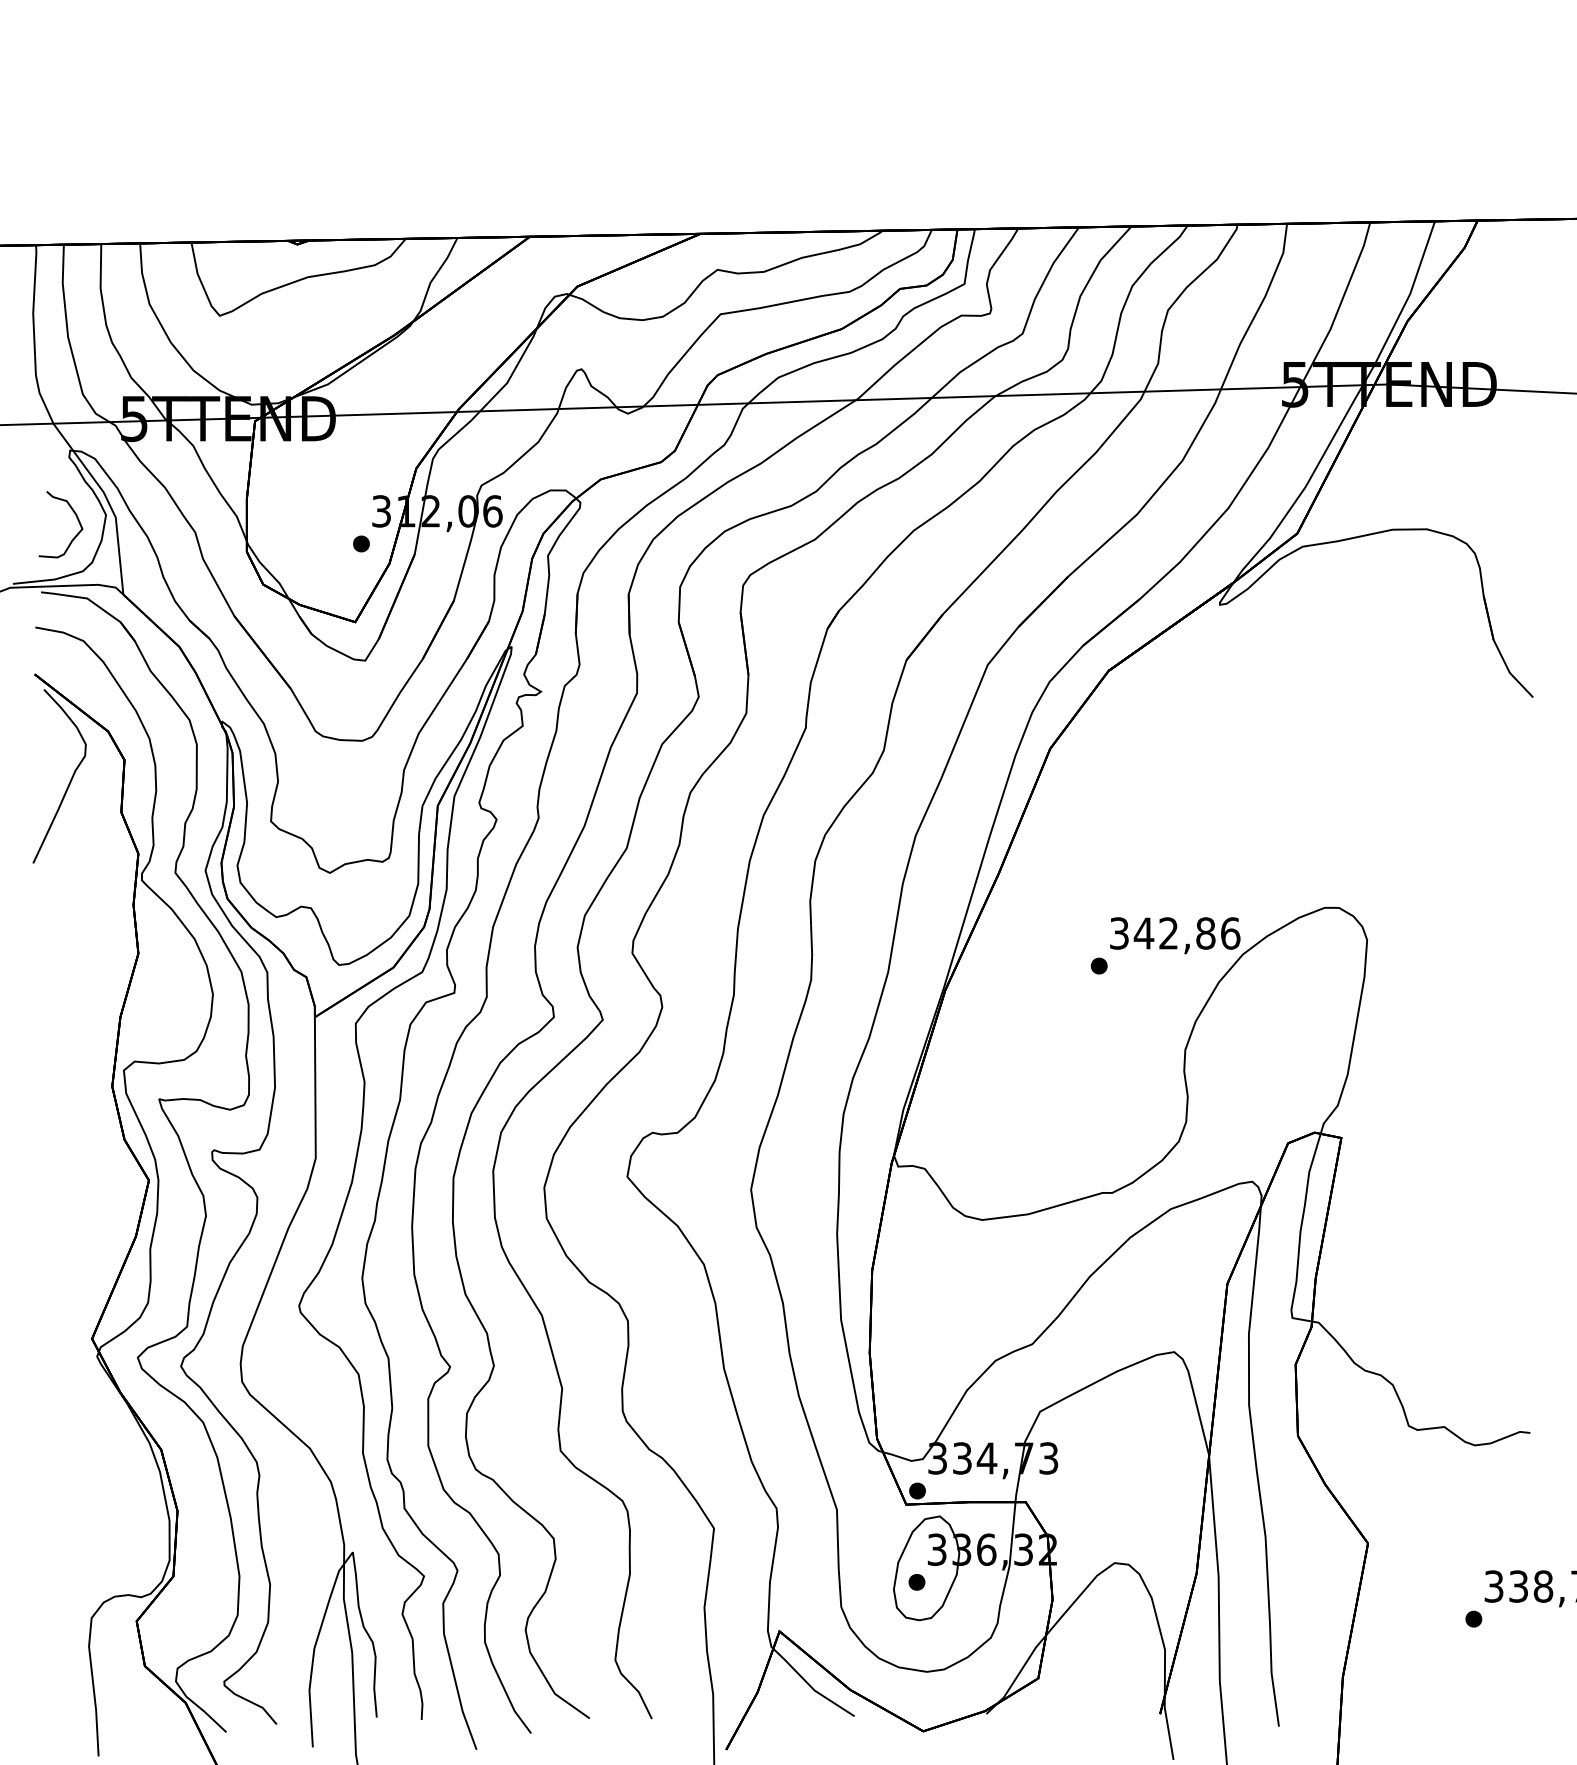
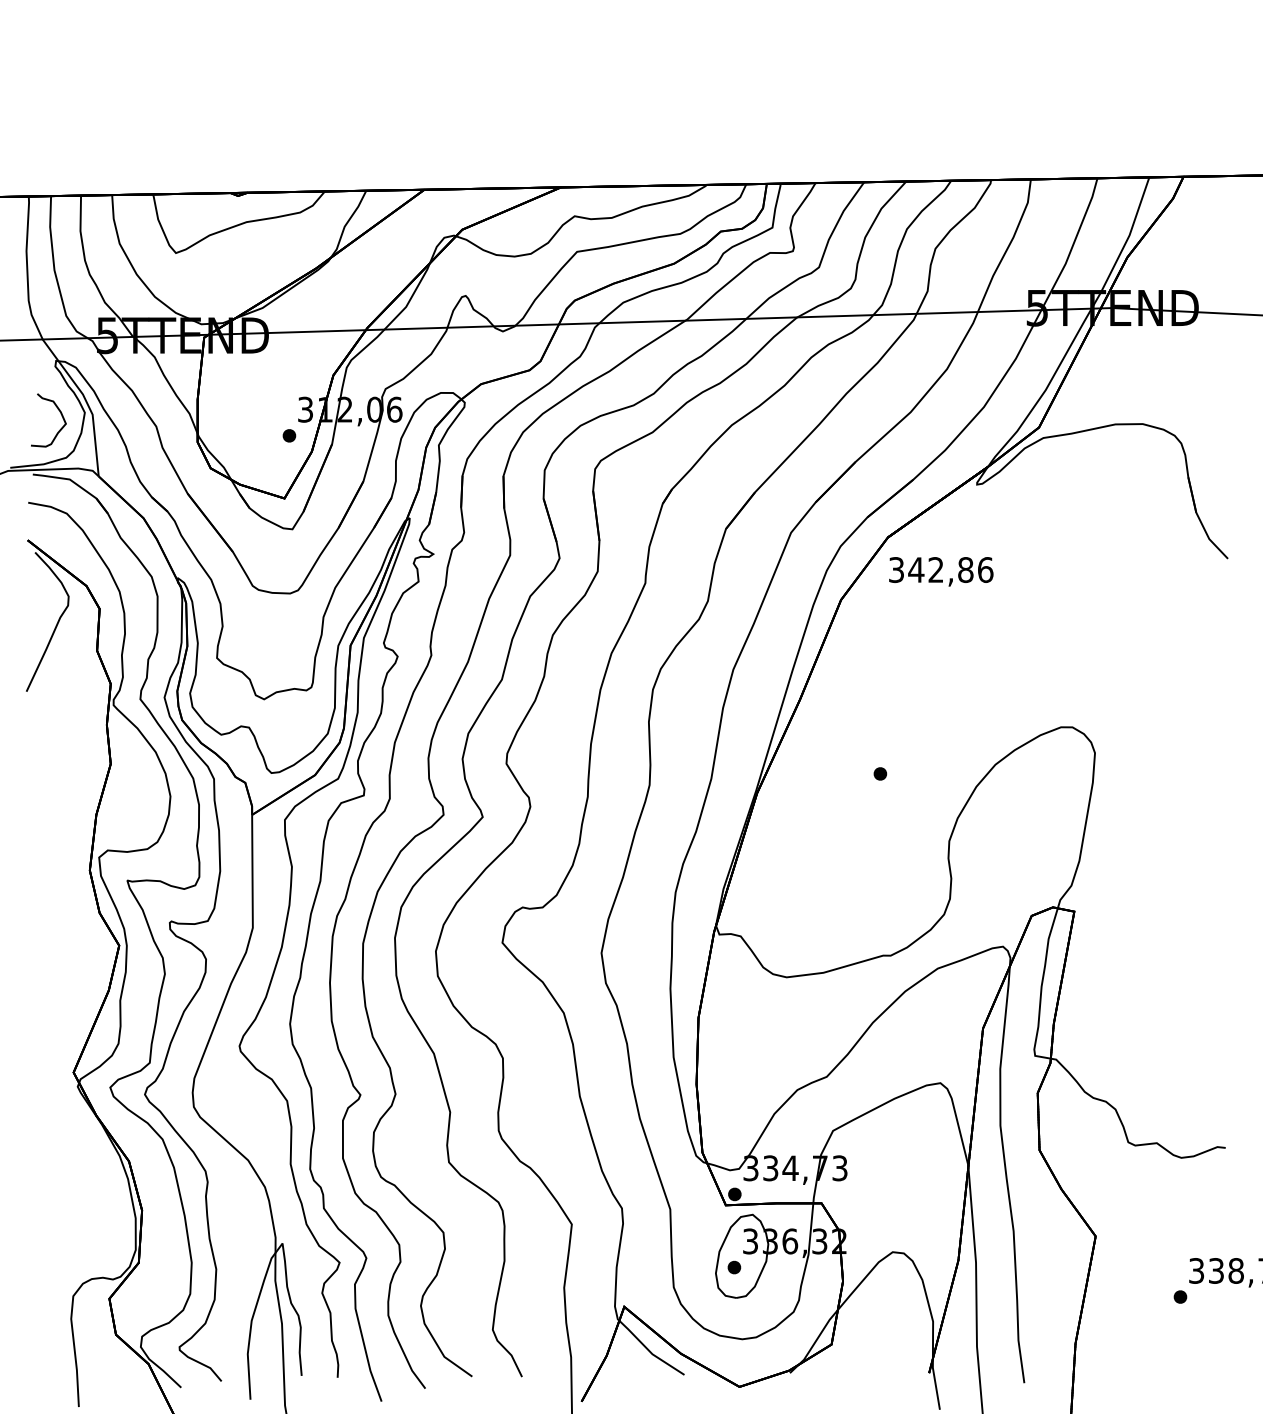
text: (1175, 935) -> (941, 571), moved

